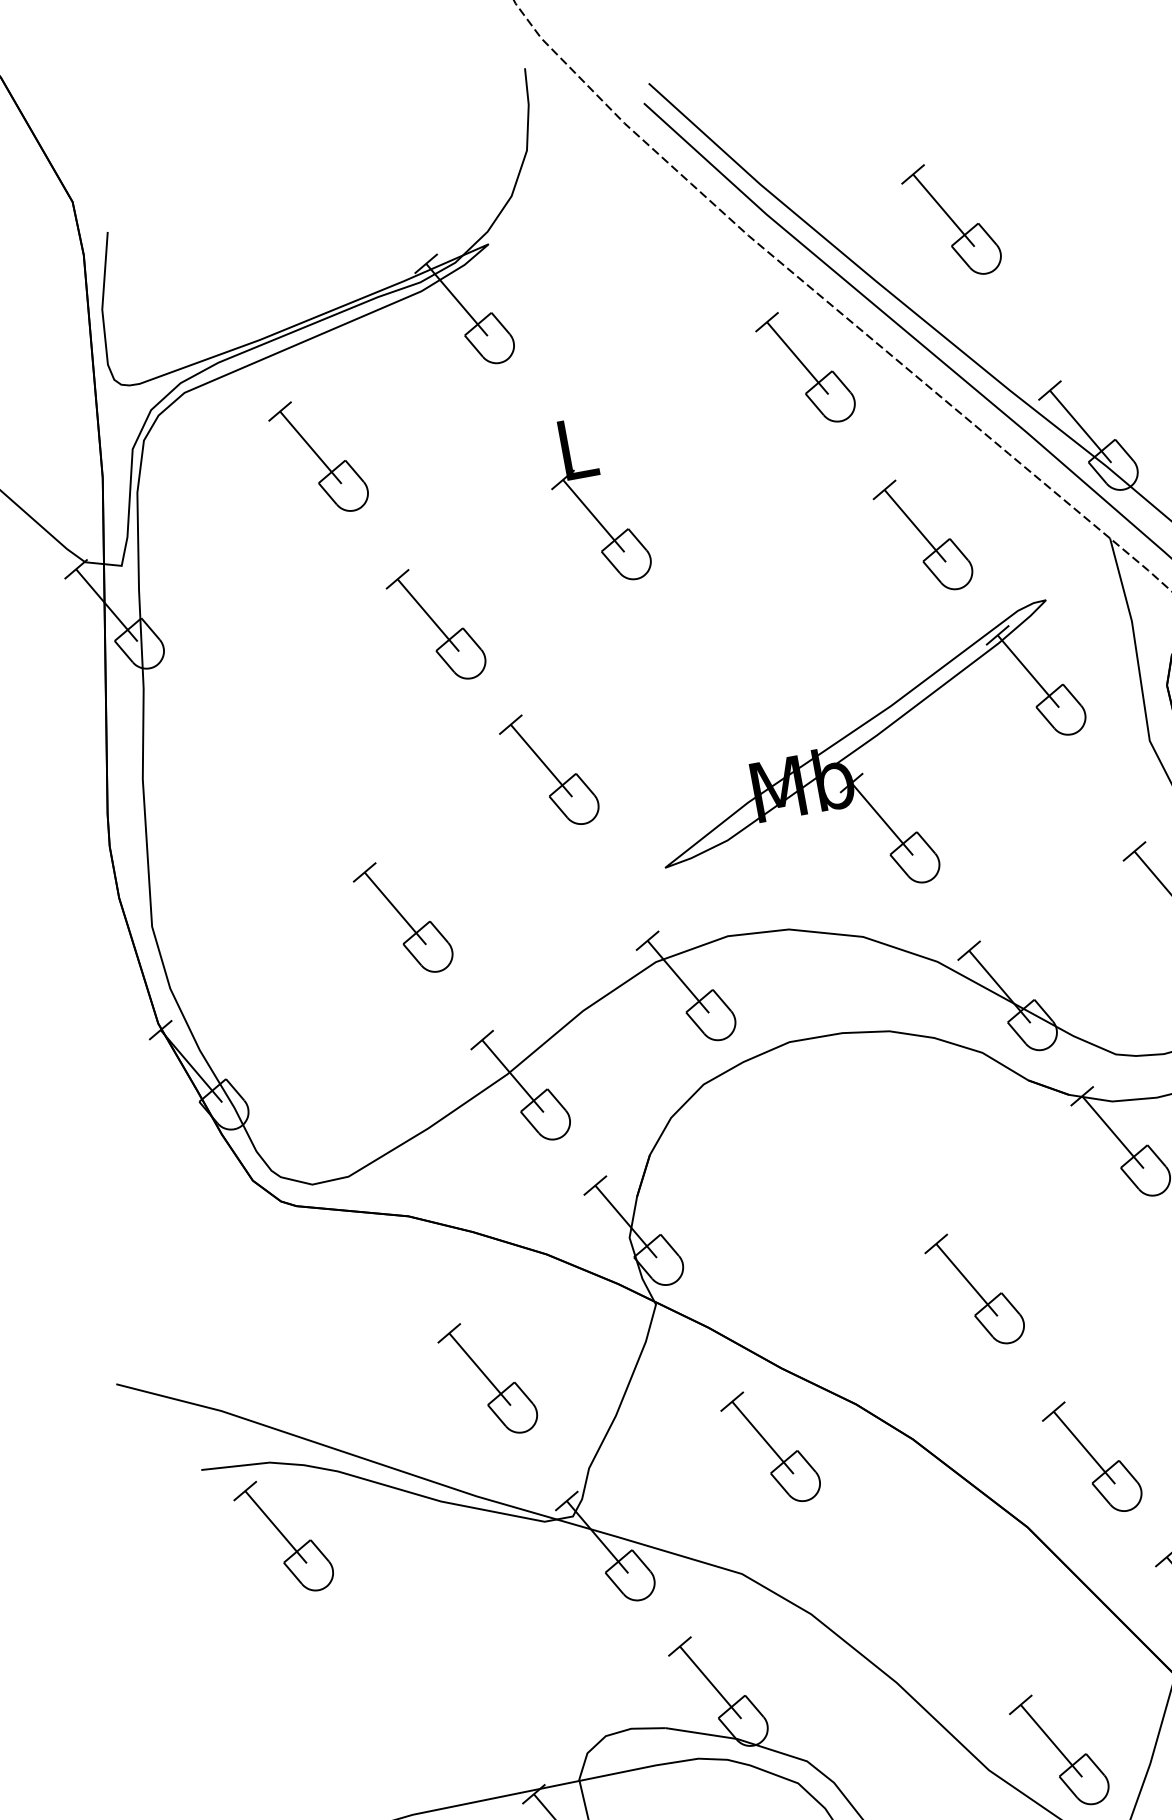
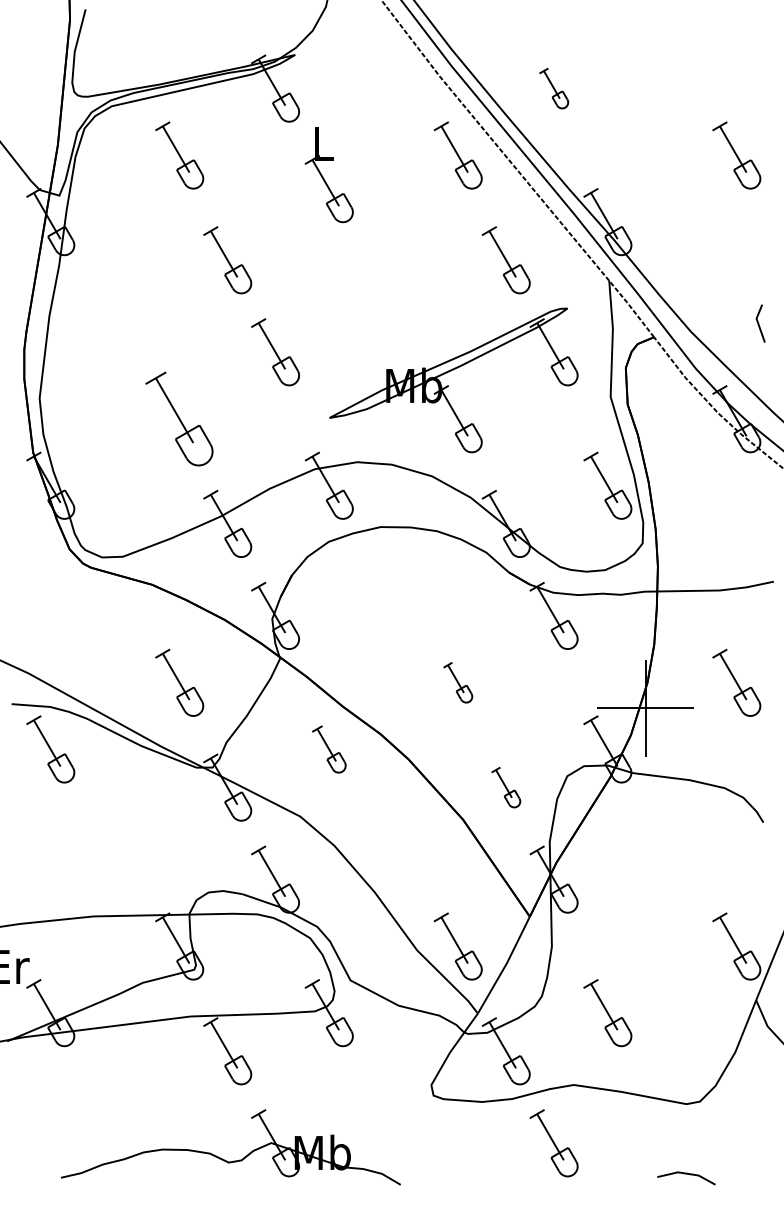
part: (950, 220) -> (553, 88), size x0.6
part: (596, 502) -> (328, 175), moved
part: (403, 918) -> (179, 419), size x1.4
part: (973, 1289) -> (457, 682), size x0.6
part: (769, 1447) -> (328, 749), size x0.7
part: (1091, 1457) -> (505, 787), size x0.6

